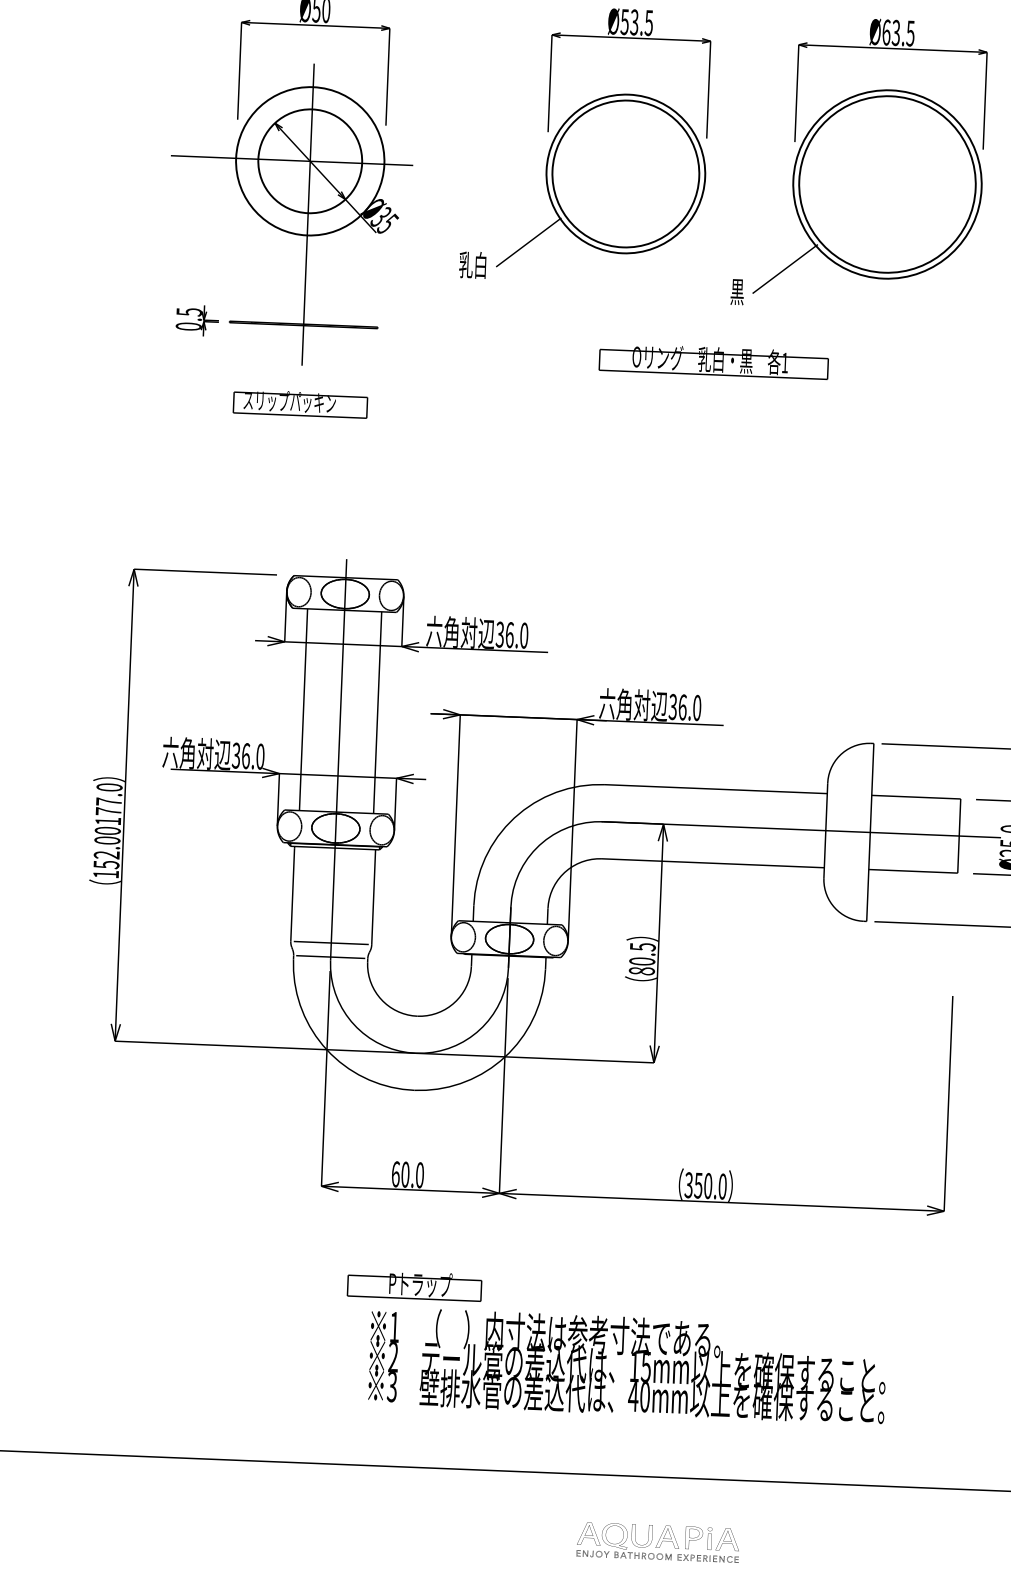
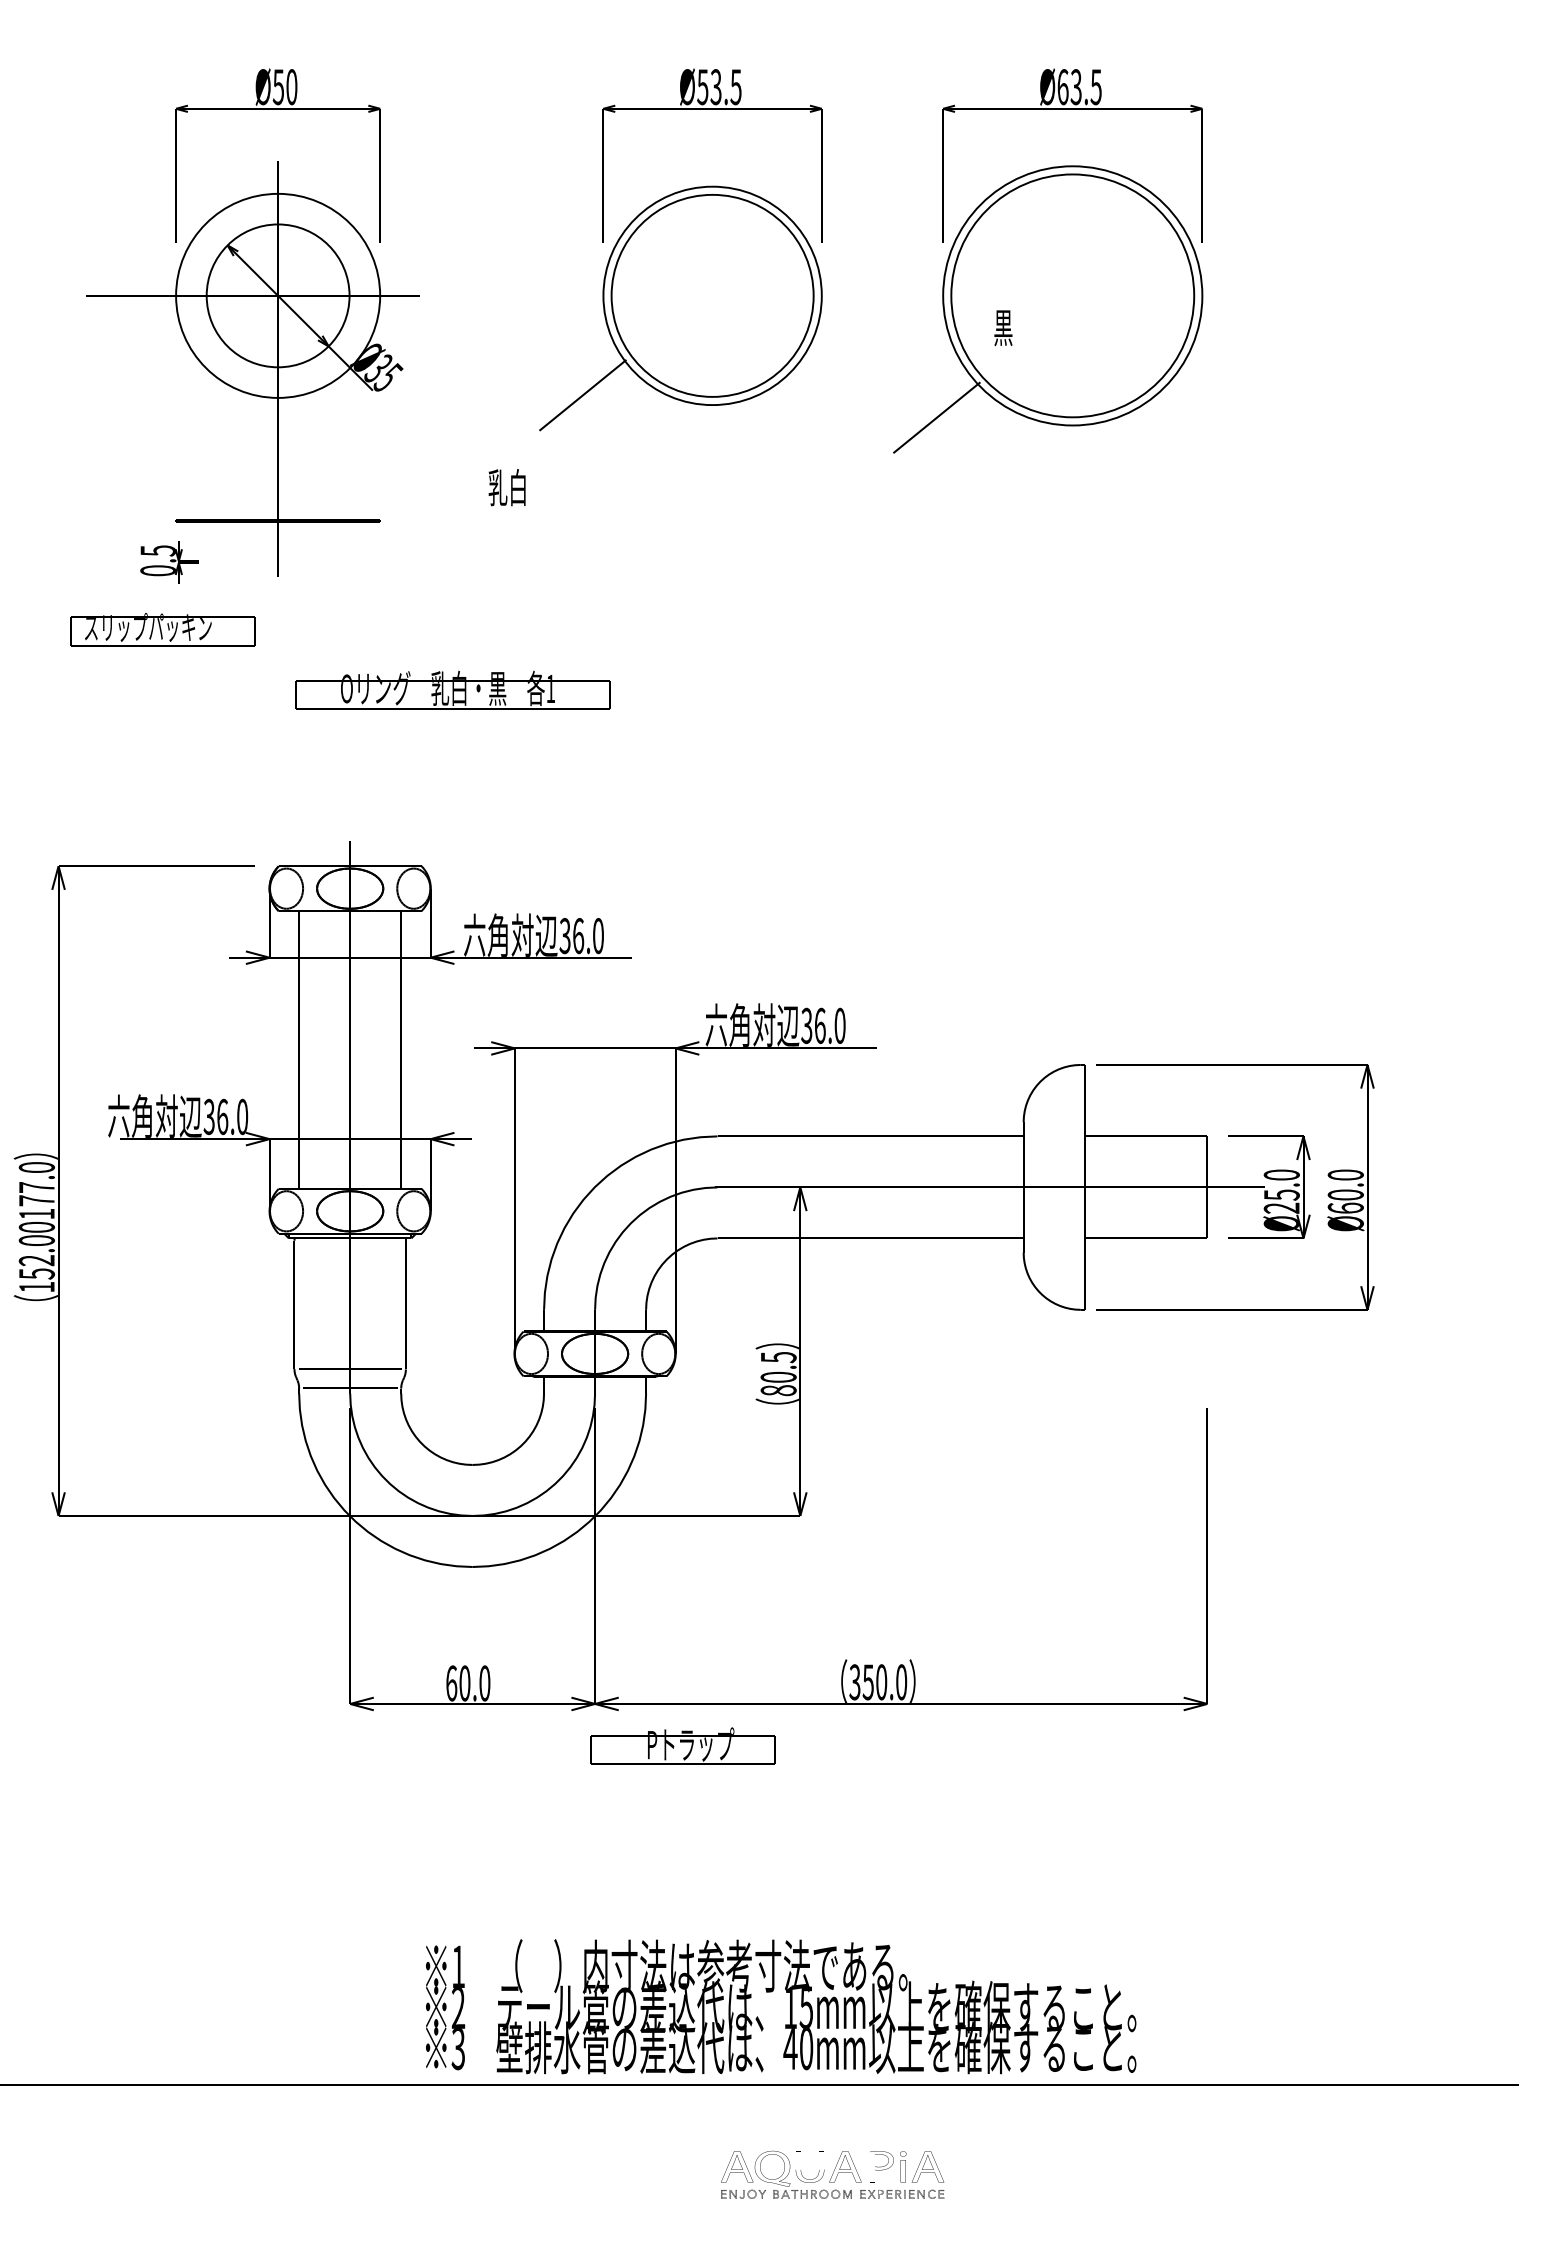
text: (472, 265) -> (506, 487), moved
text: (737, 292) -> (1003, 328), moved
text: (197, 320) -> (169, 562), moved
text: (713, 360) -> (452, 689), moved
text: (300, 403) -> (162, 629), moved
text: (414, 1284) -> (682, 1745), moved
text: (628, 1365) -> (781, 2006), moved

